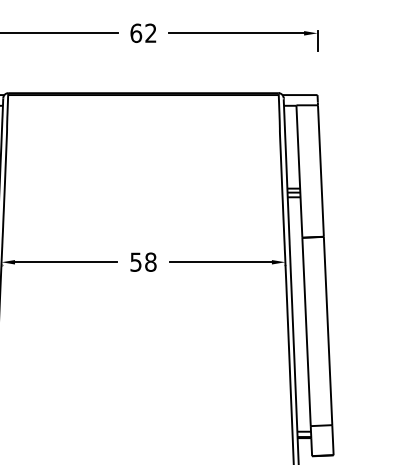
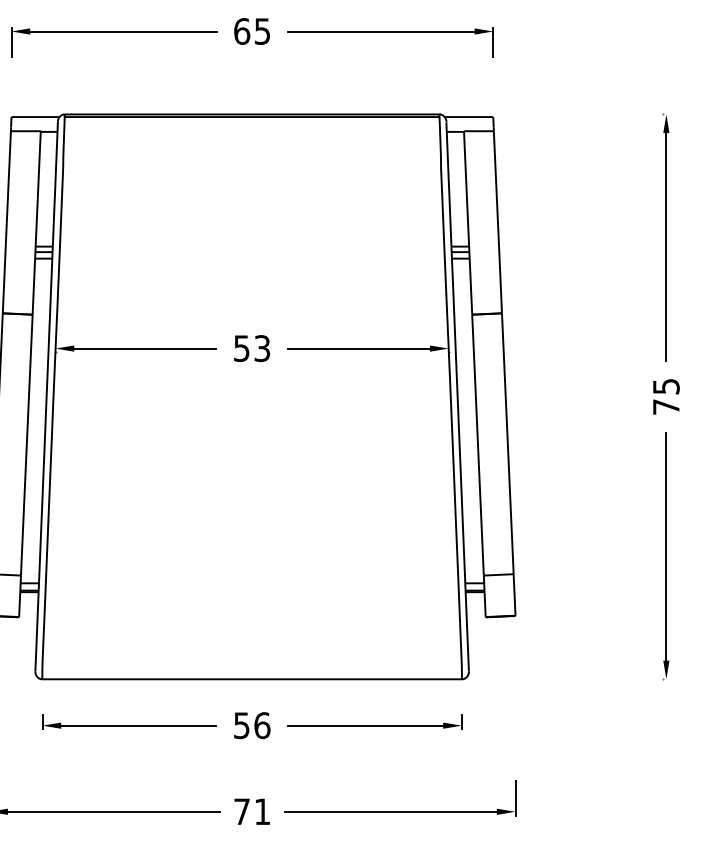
text: (150, 33) -> (261, 31), 62 -> 65
text: (150, 262) -> (262, 348), 58 -> 53

